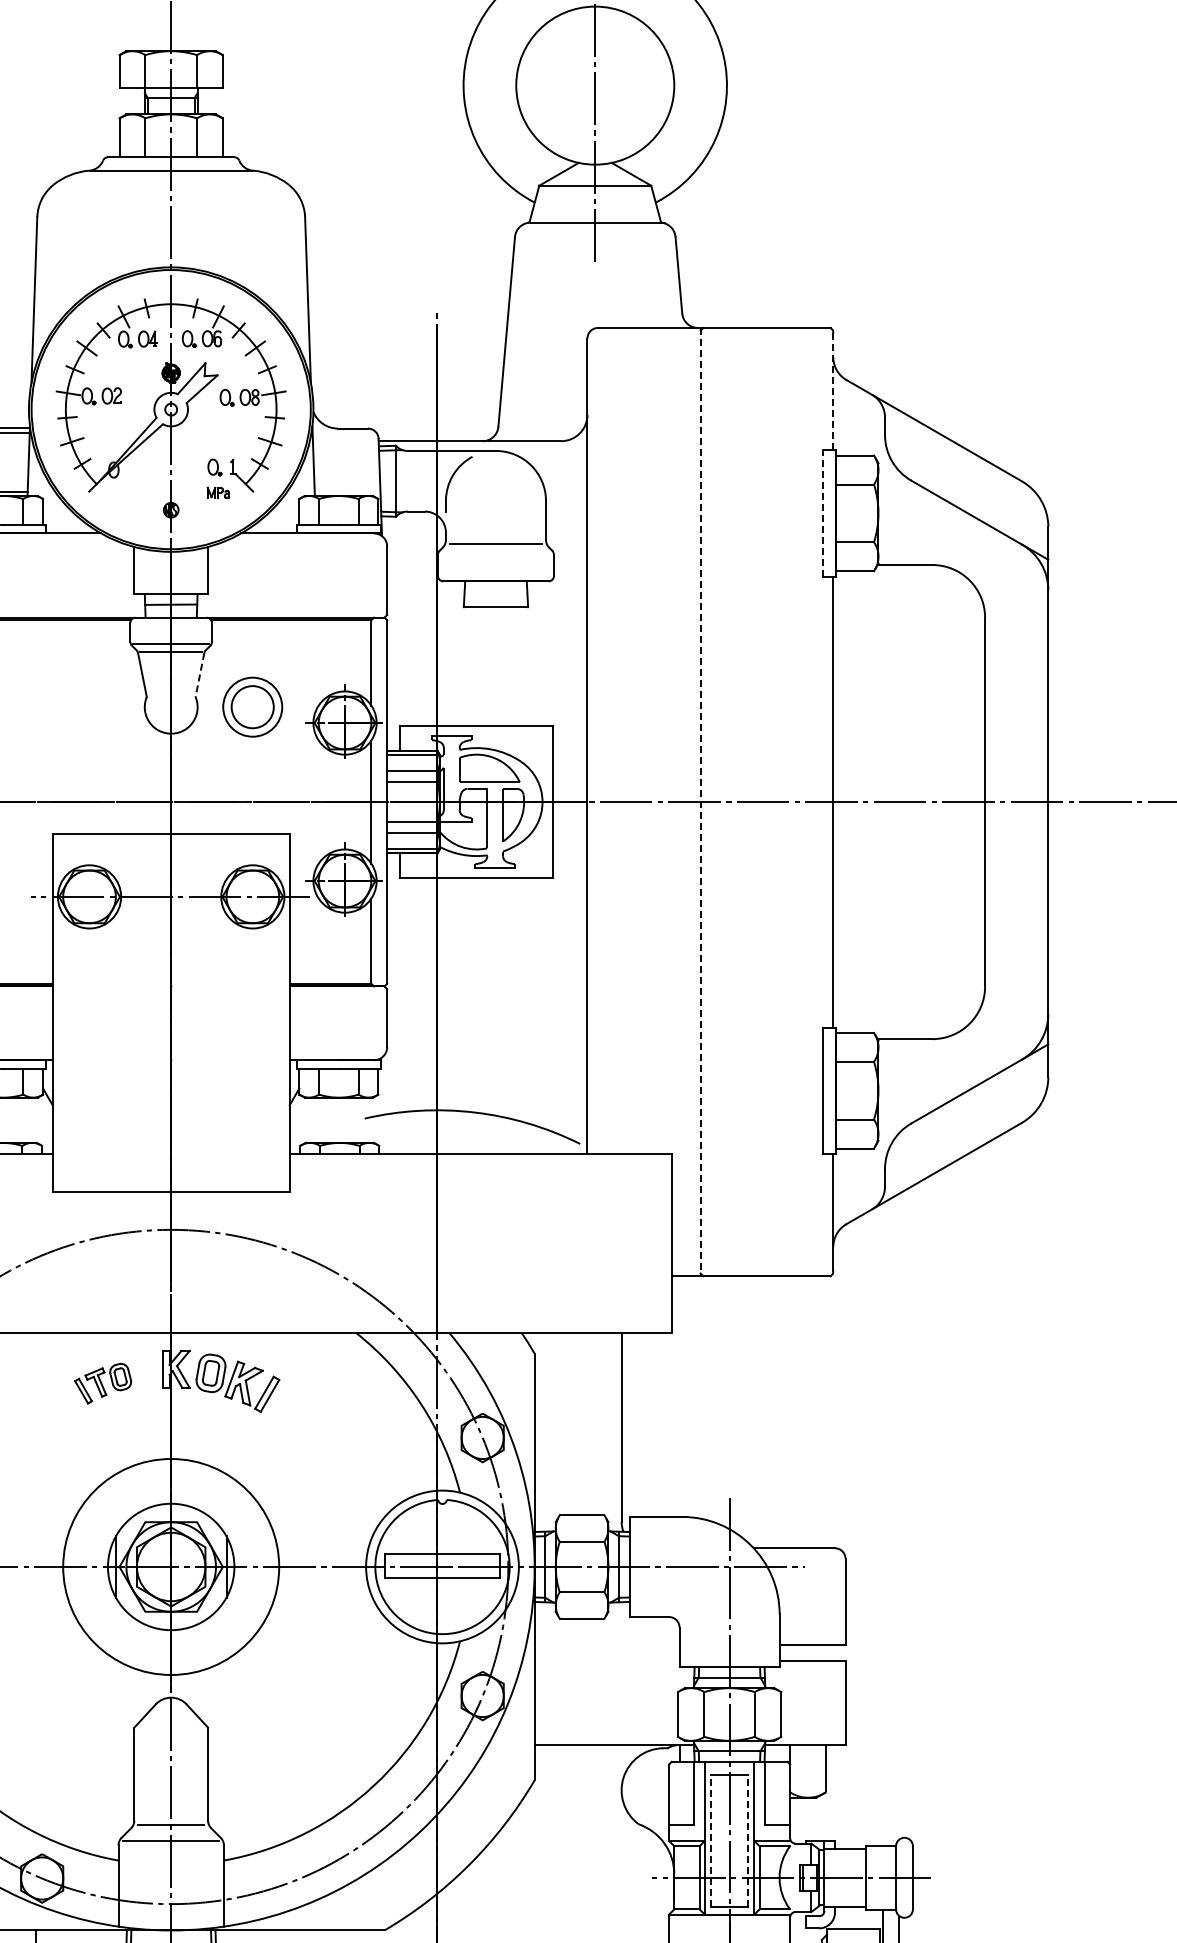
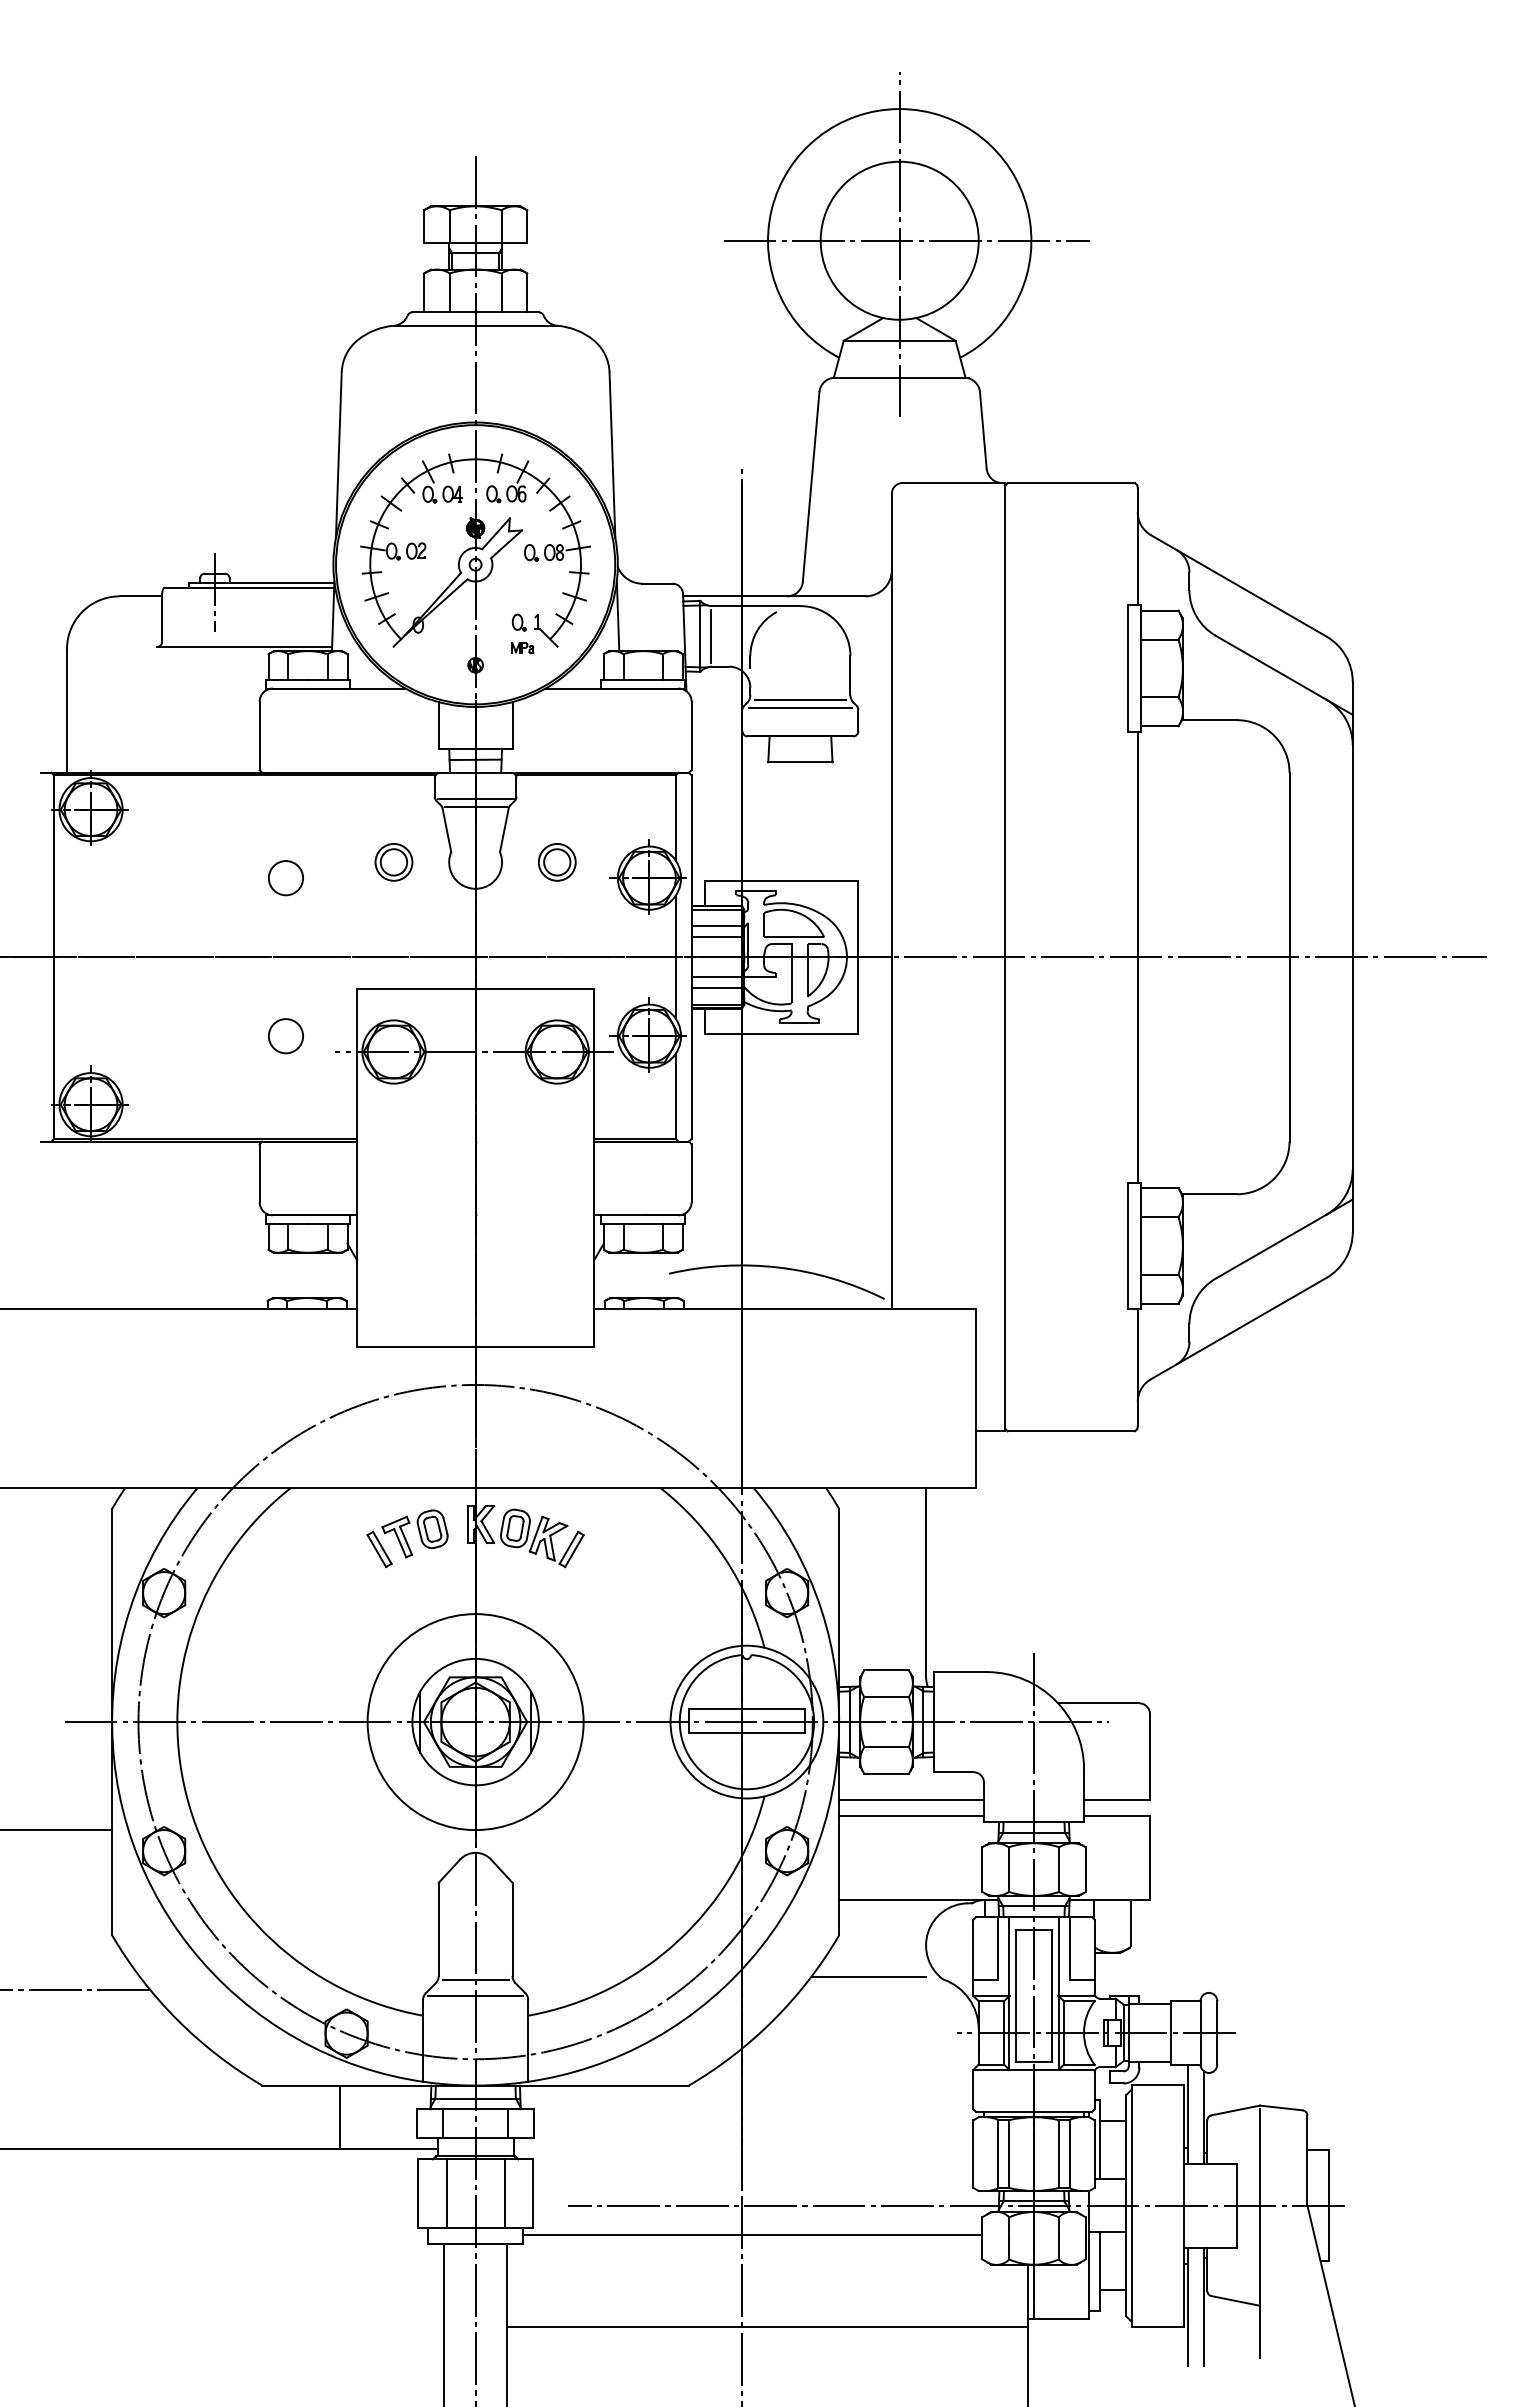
line: (602, 85) -> (906, 240), added
line: (833, 392) -> (1137, 547), dashed -> solid
line: (407, 481) -> (711, 636), added
line: (823, 513) -> (1127, 668), dashed -> solid
line: (496, 552) -> (800, 707), added
line: (200, 675) -> (504, 830), dashed -> solid
part: (89, 707) -> (393, 862), added
part: (253, 707) -> (557, 862), size x0.62
line: (701, 802) -> (1005, 957), dashed -> solid
part: (103, 1383) -> (407, 1538), size x1.43
line: (607, 1645) -> (911, 1800), added
line: (607, 1660) -> (911, 1815), added
line: (564, 1821) -> (868, 1976), added
line: (711, 1841) -> (1015, 1996), dashed -> solid
line: (748, 1841) -> (1052, 1996), dashed -> solid

